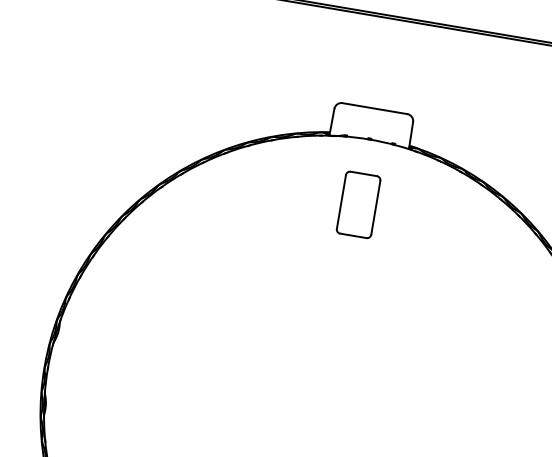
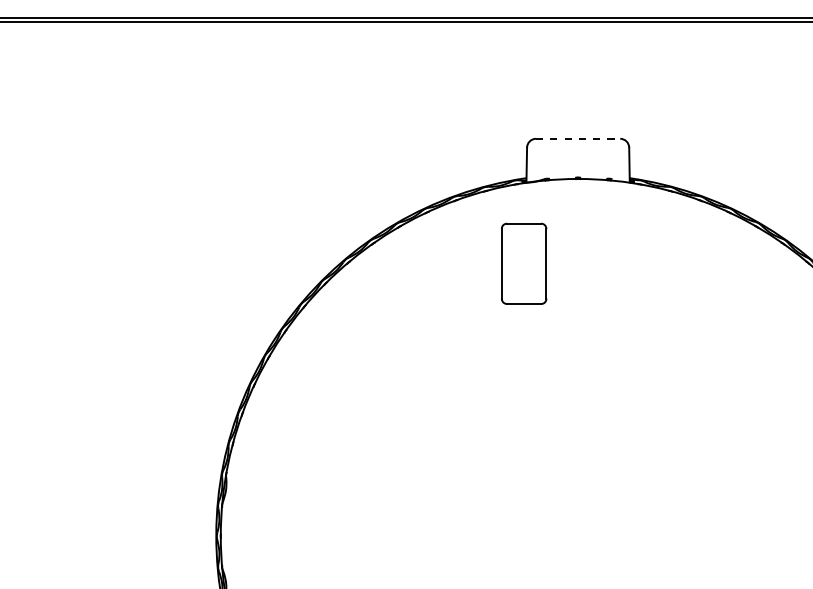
line: (375, 108) -> (578, 138), solid -> dashed
part: (358, 204) -> (524, 263), moved

